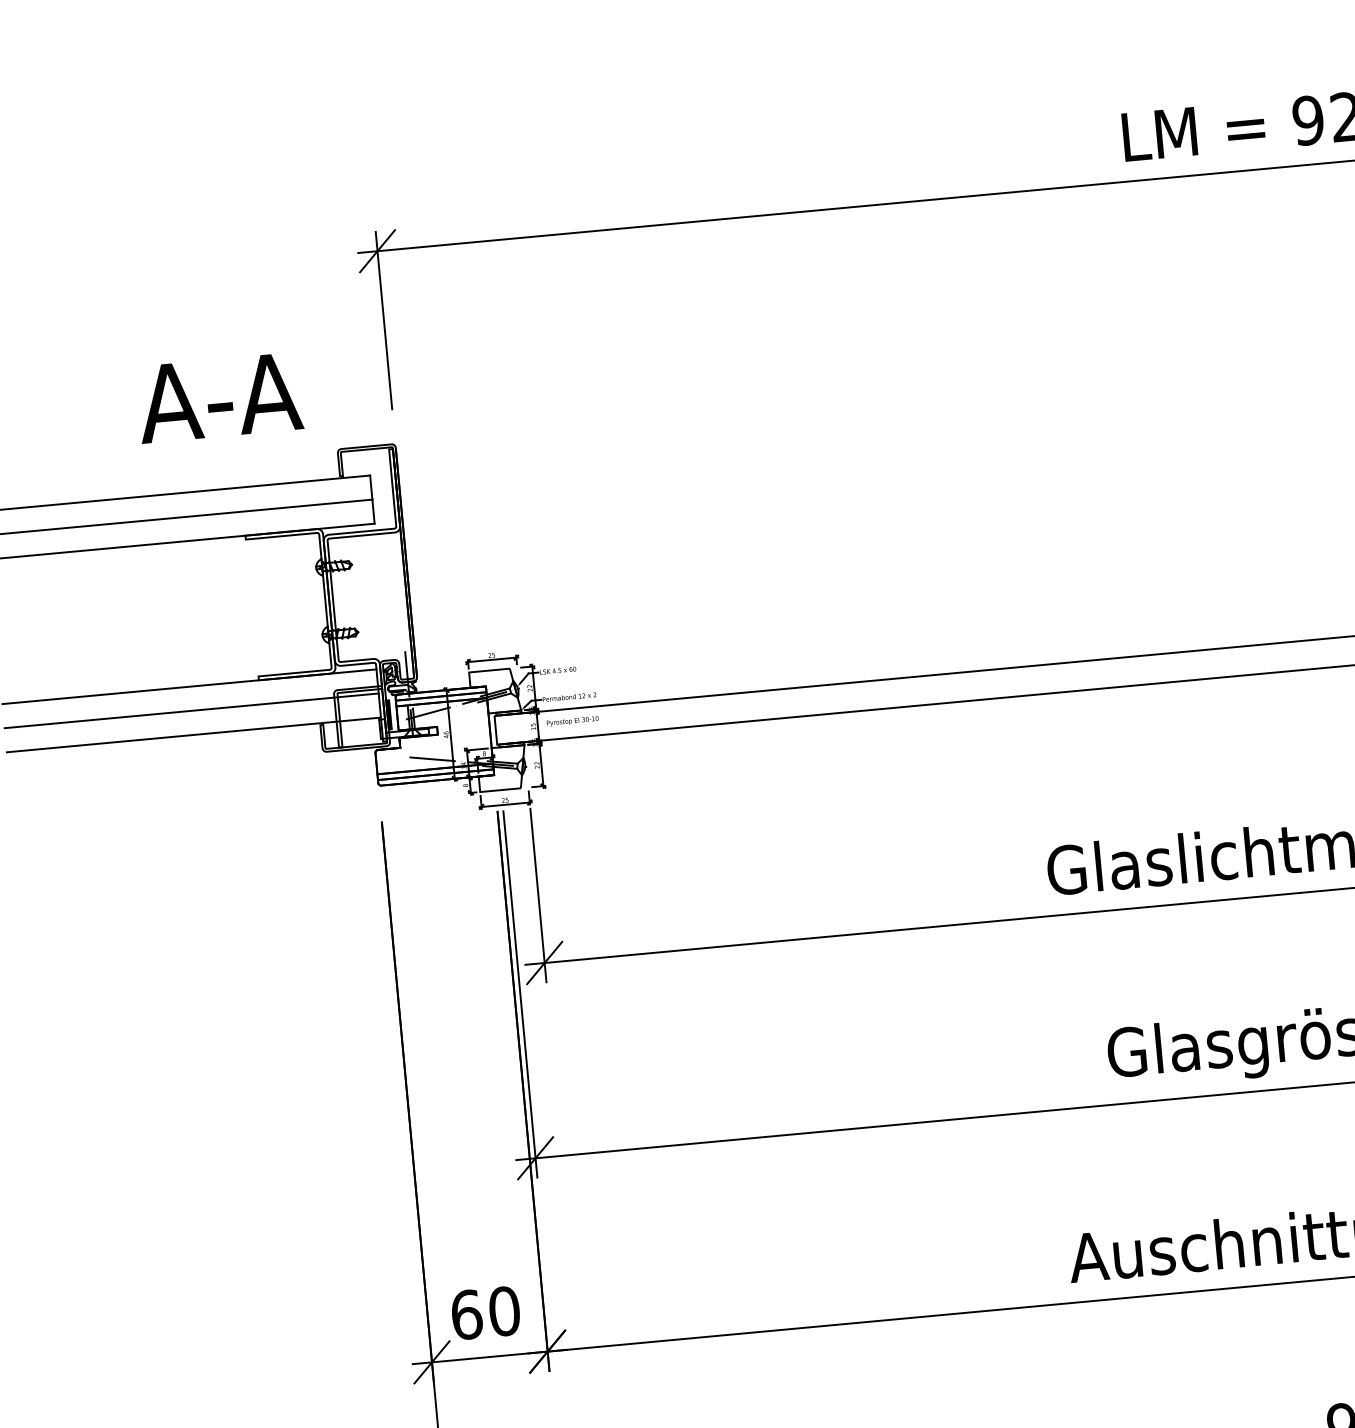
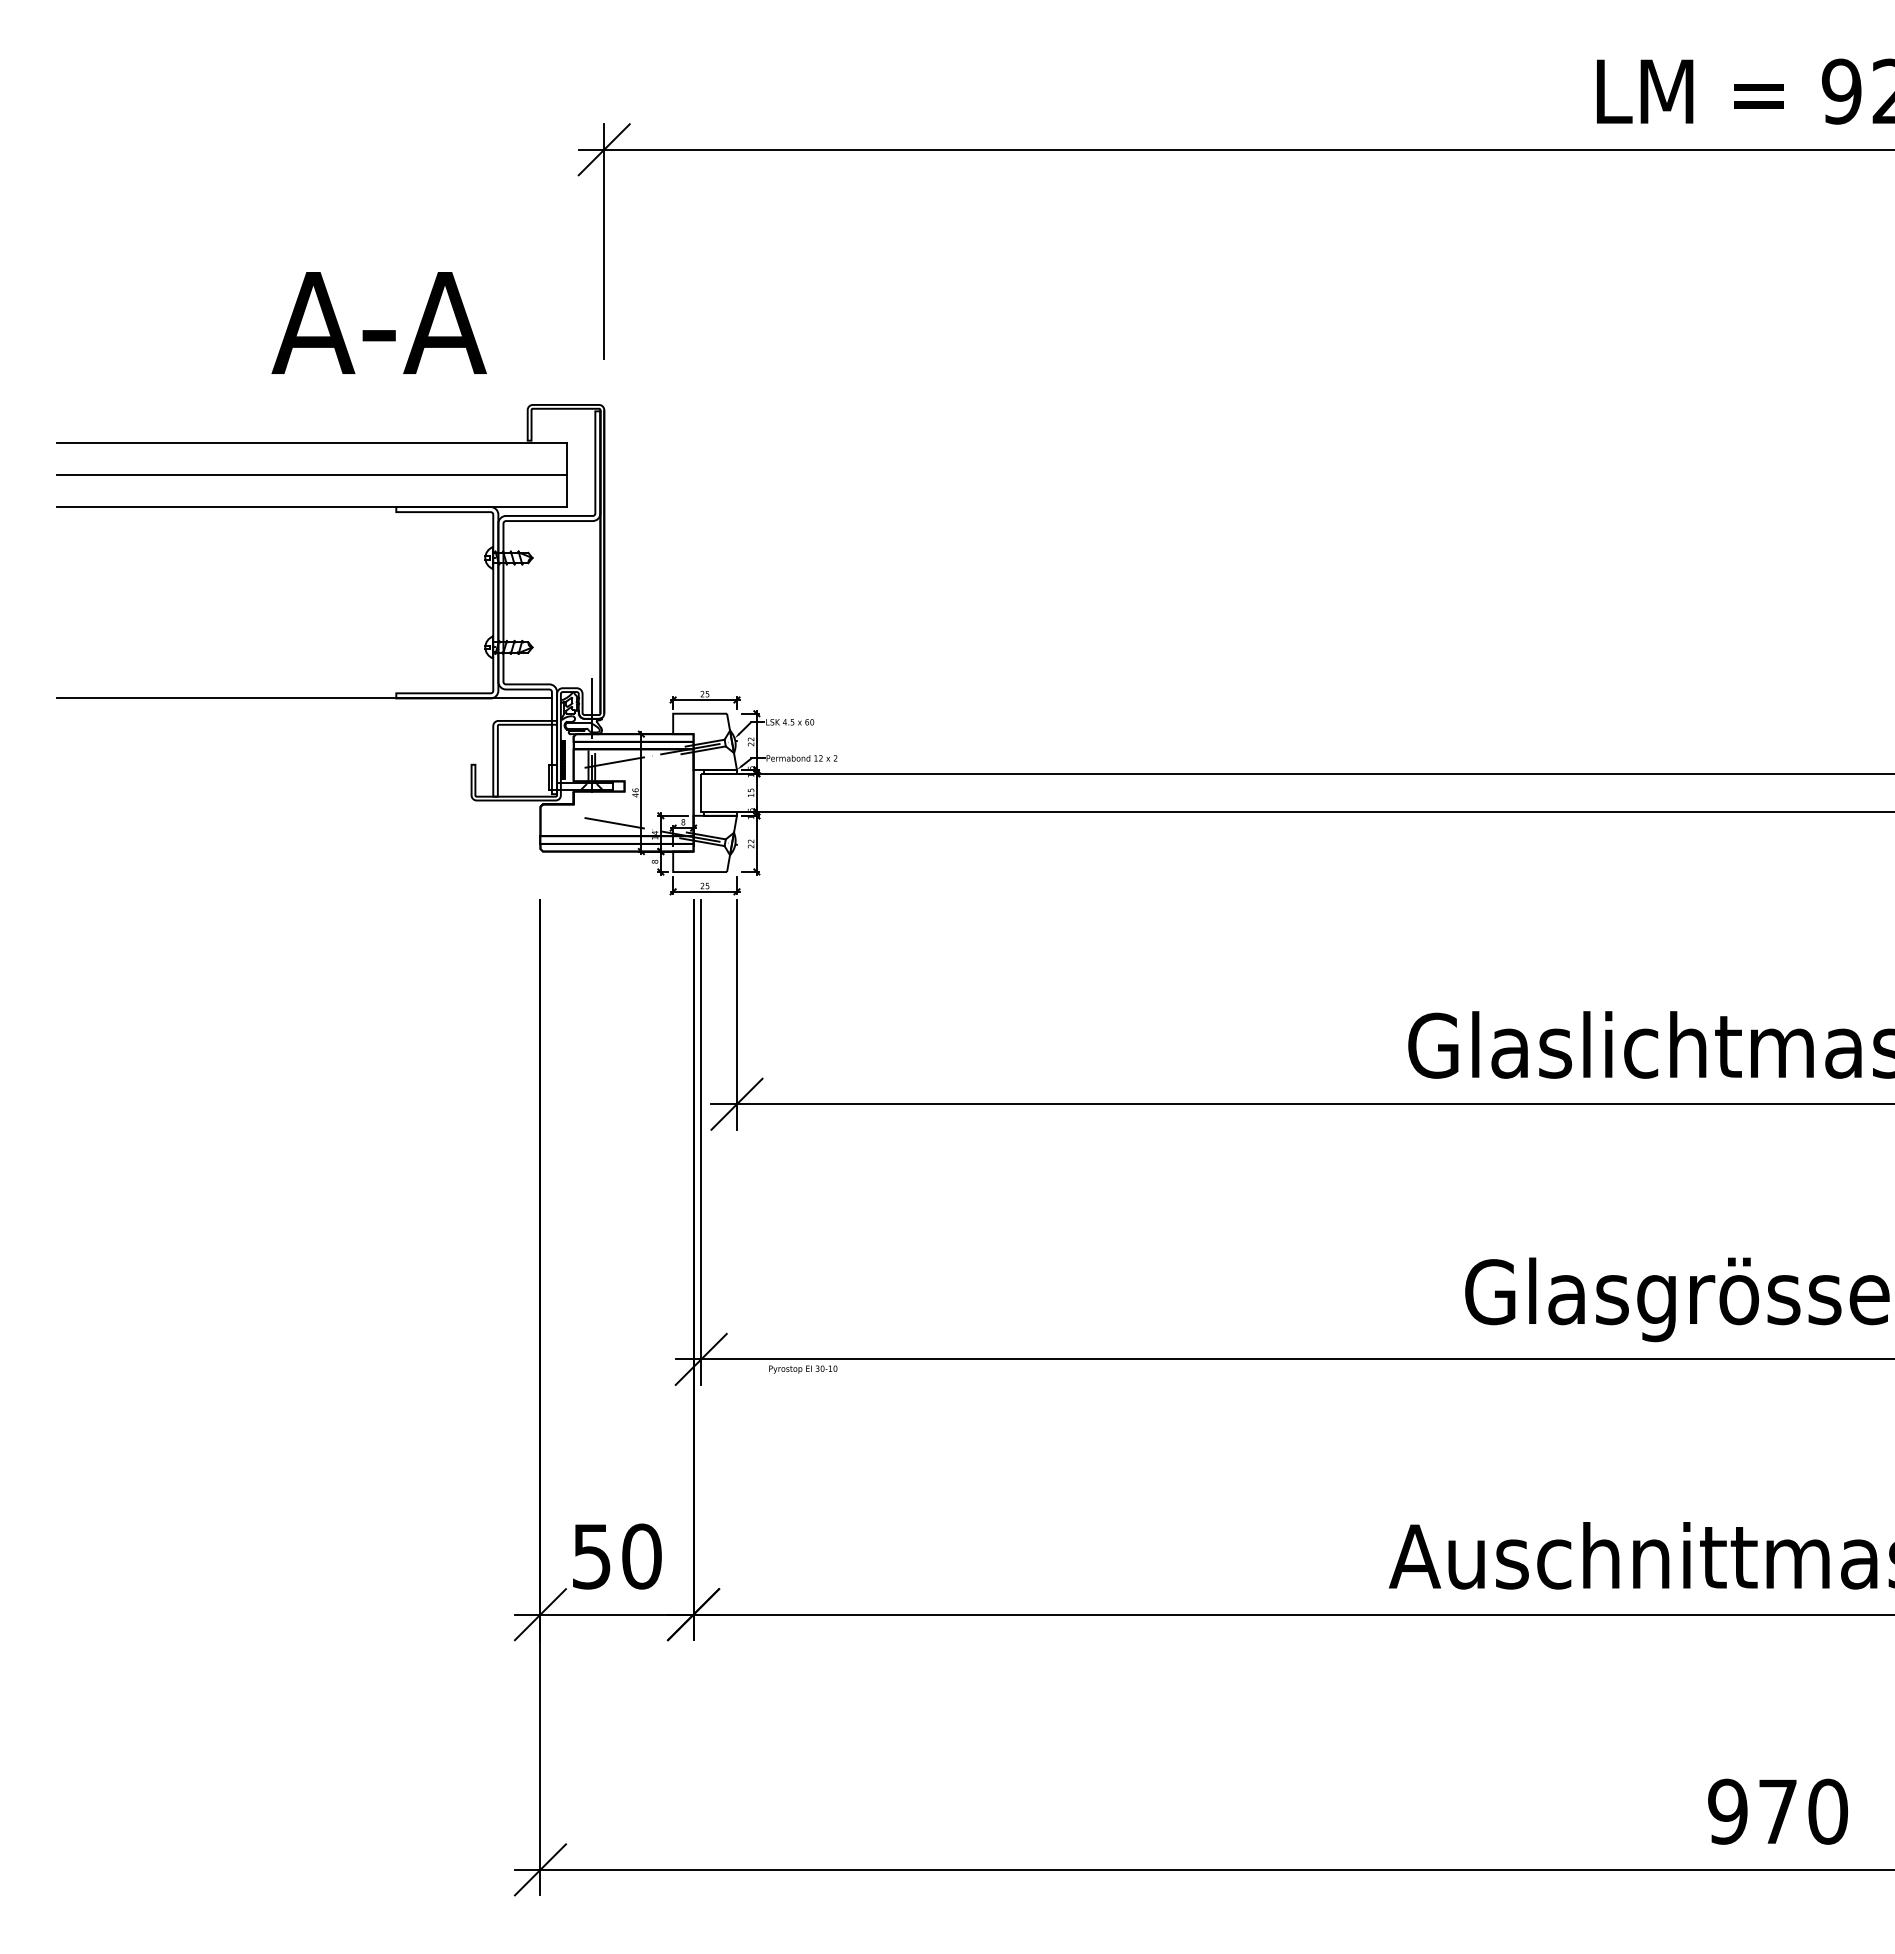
line: (191, 711) -> (303, 730), removed
text: (572, 721) -> (803, 1369), moved
line: (193, 735) -> (303, 762), removed
text: (467, 1314) -> (592, 1556), 60 -> 50

